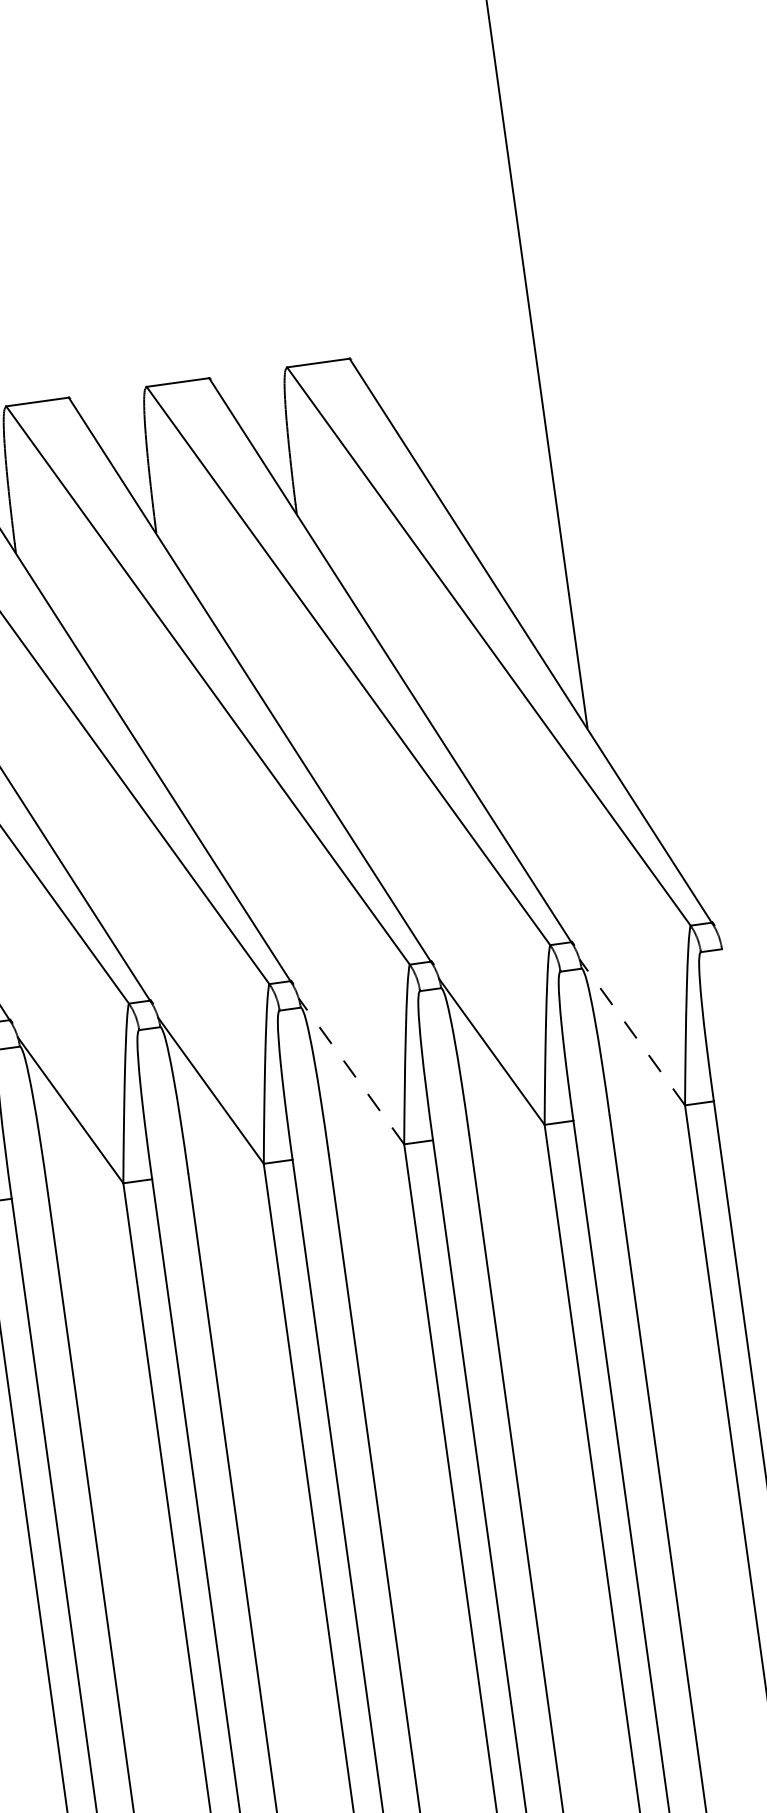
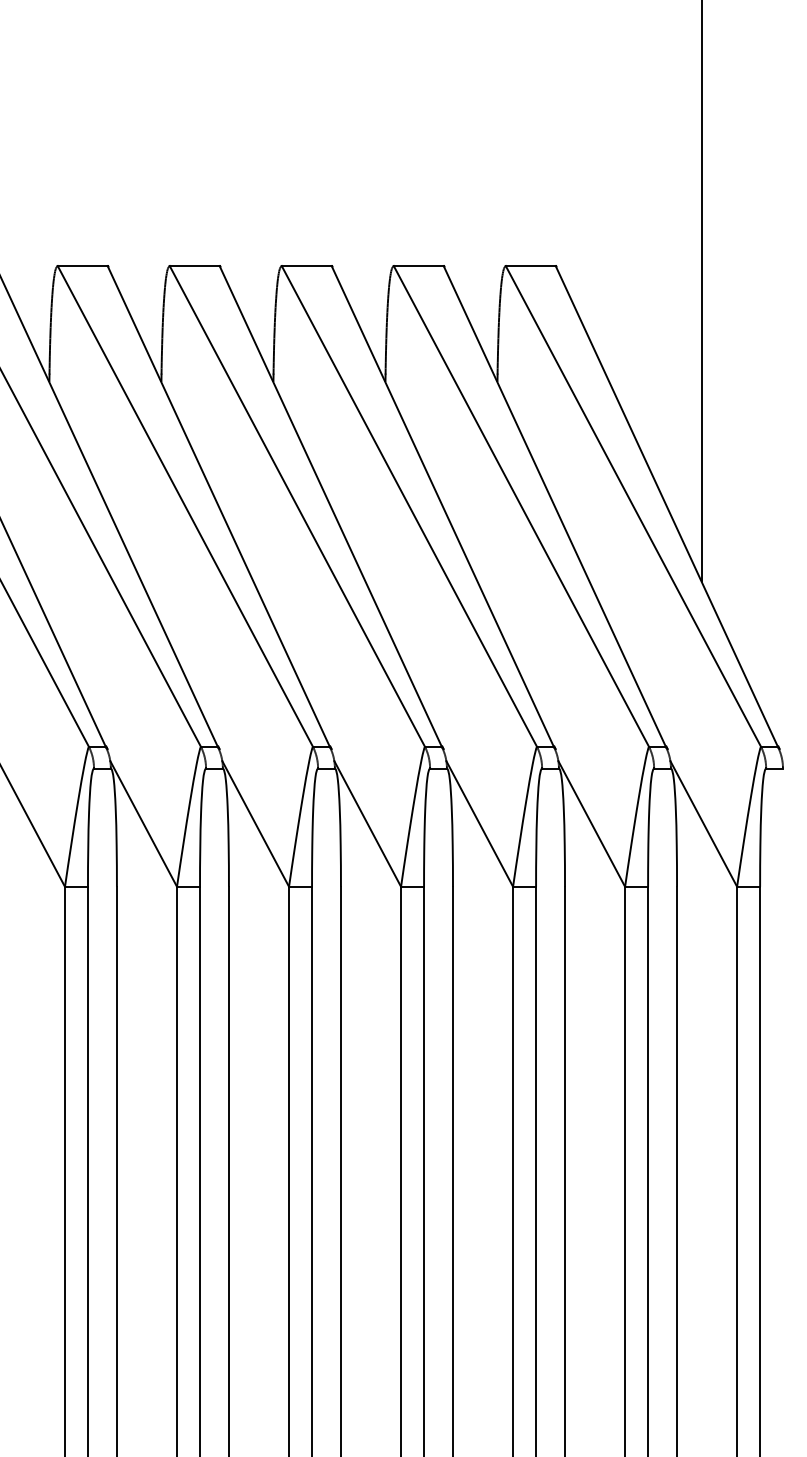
line: (631, 1031) -> (703, 823), dashed -> solid
line: (351, 1070) -> (479, 823), dashed -> solid

